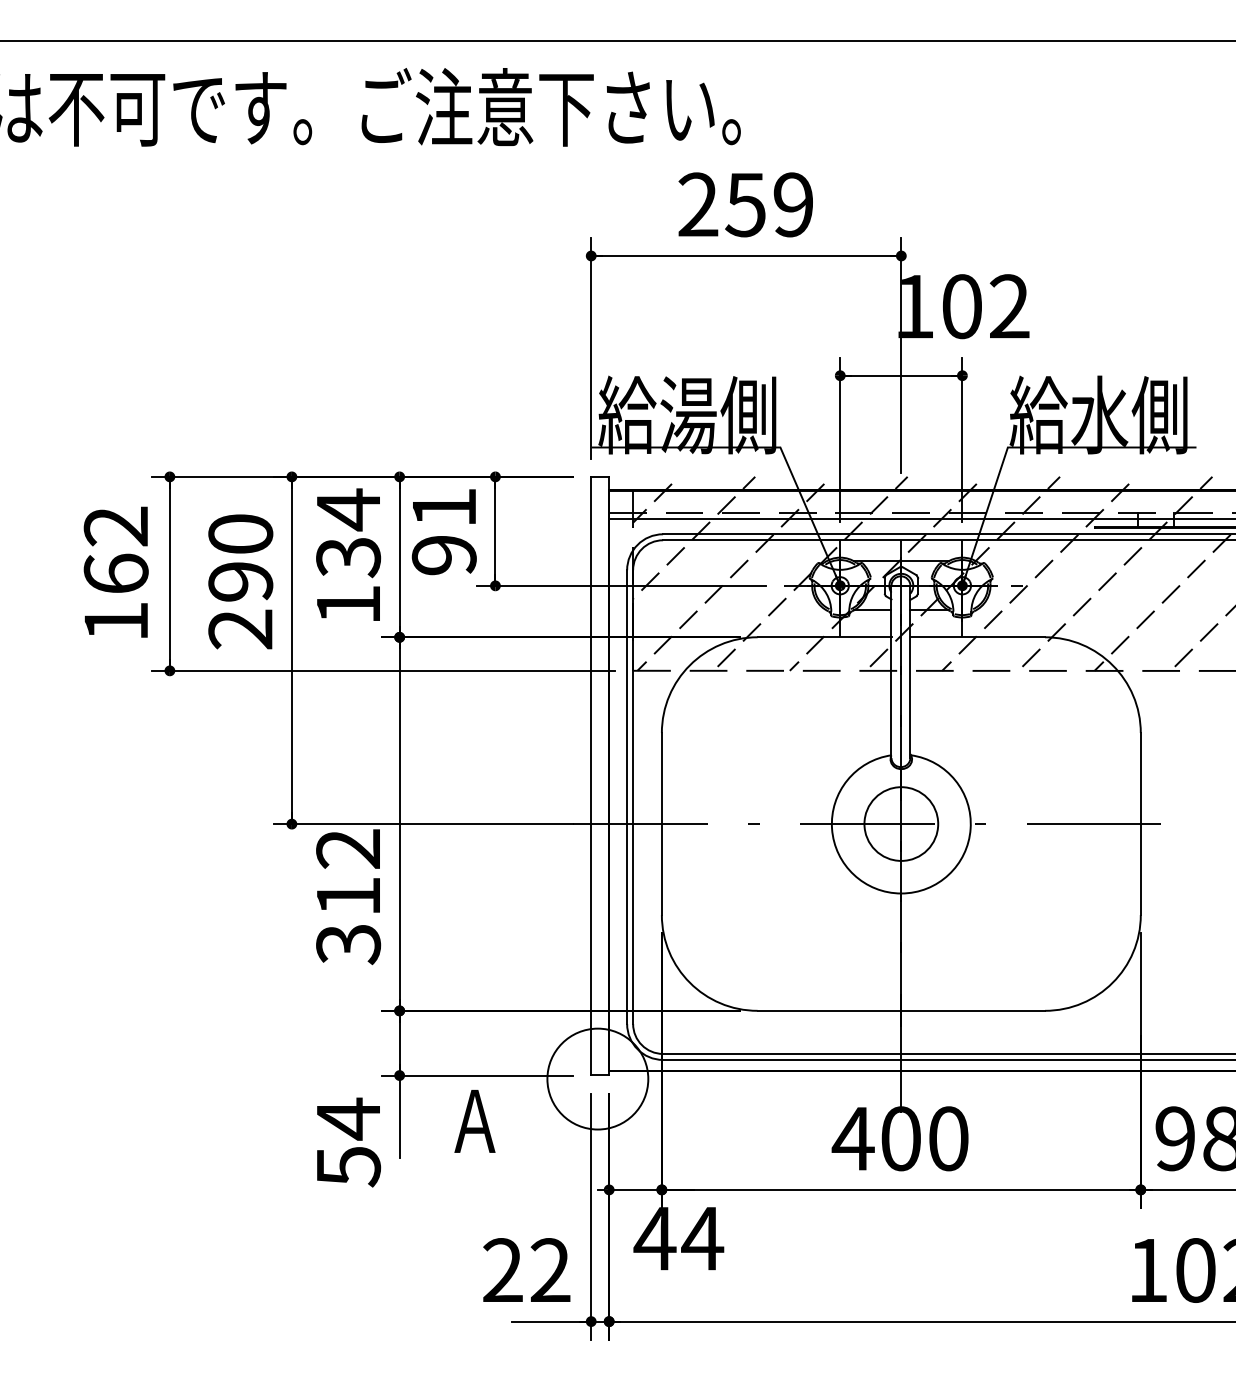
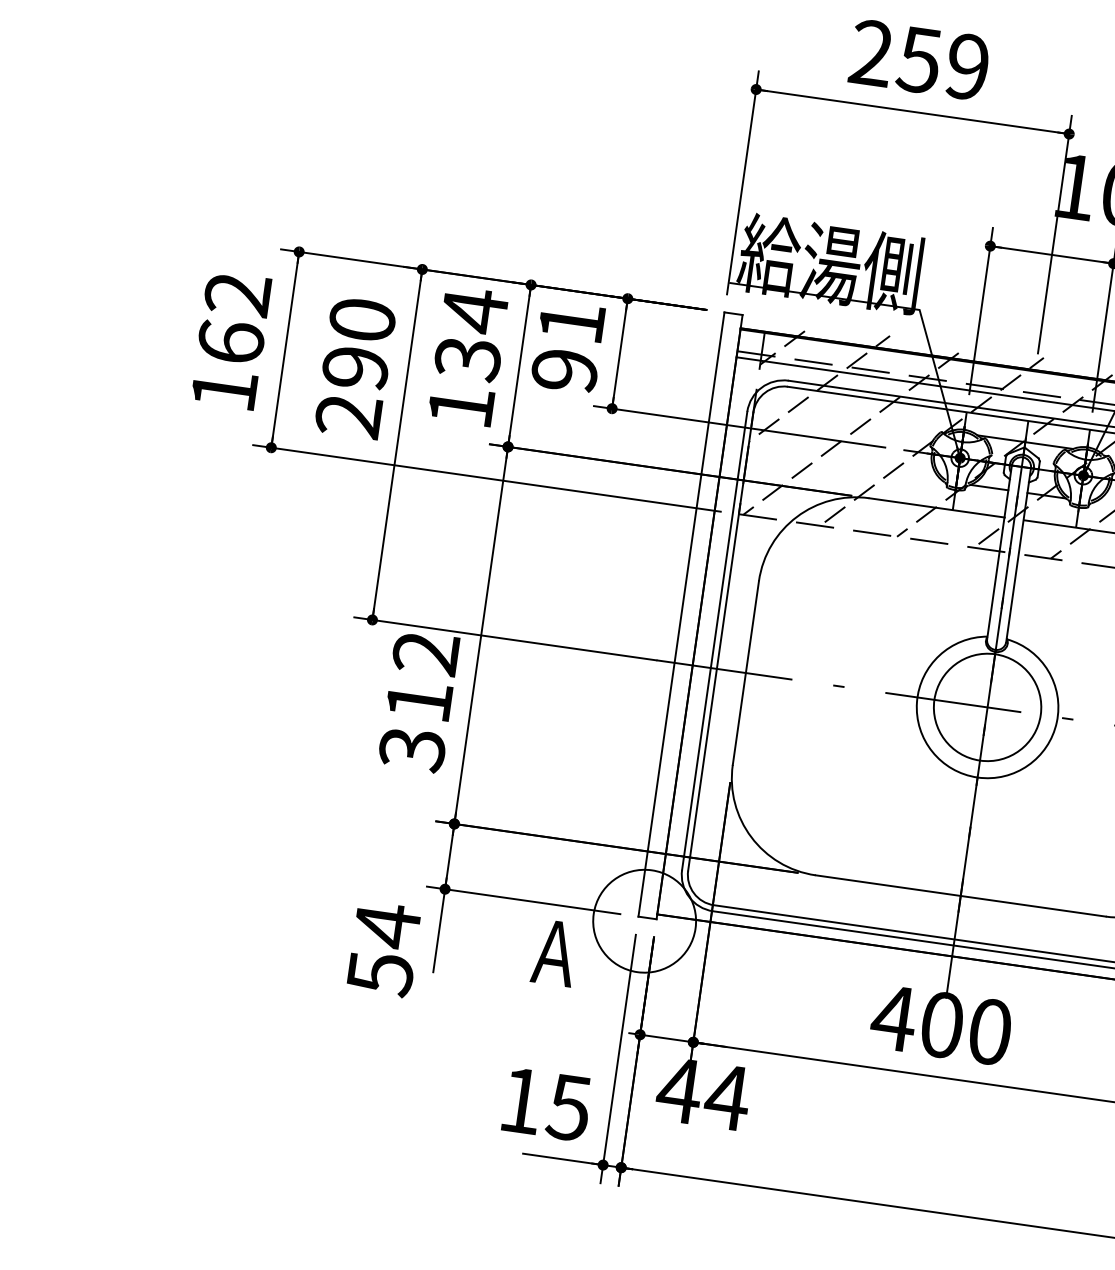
circle: (901, 823) -> (987, 706), size x1.43
text: (474, 1121) -> (554, 953), moved
text: (526, 1270) -> (545, 1104), 22 -> 15

